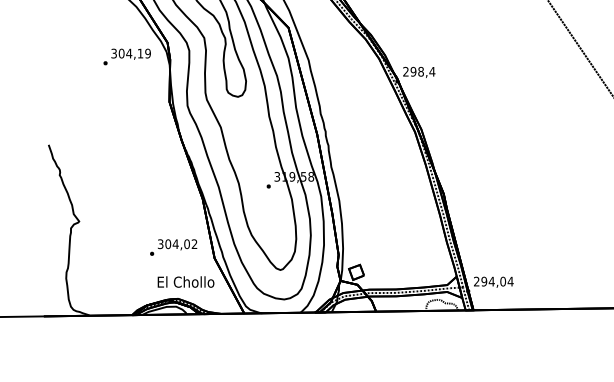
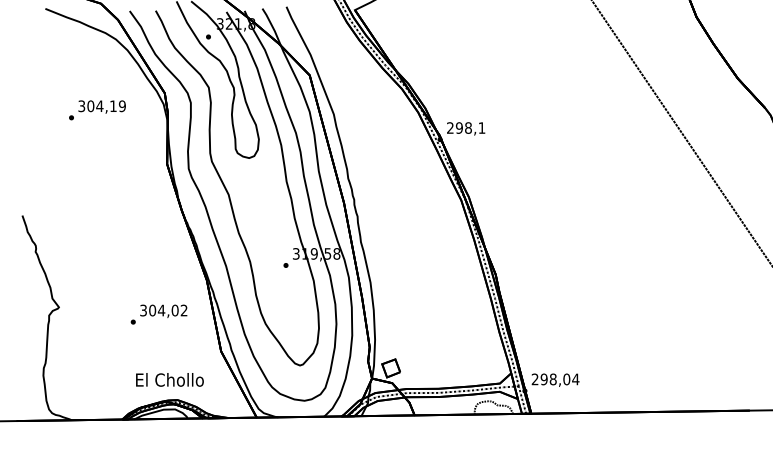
text: (127, 57) -> (97, 110), moved
text: (431, 71) -> (481, 127), 298,4 -> 298,1
text: (173, 247) -> (158, 314), moved
text: (185, 281) -> (169, 379), moved
text: (491, 281) -> (552, 379), 294,04 -> 298,04

